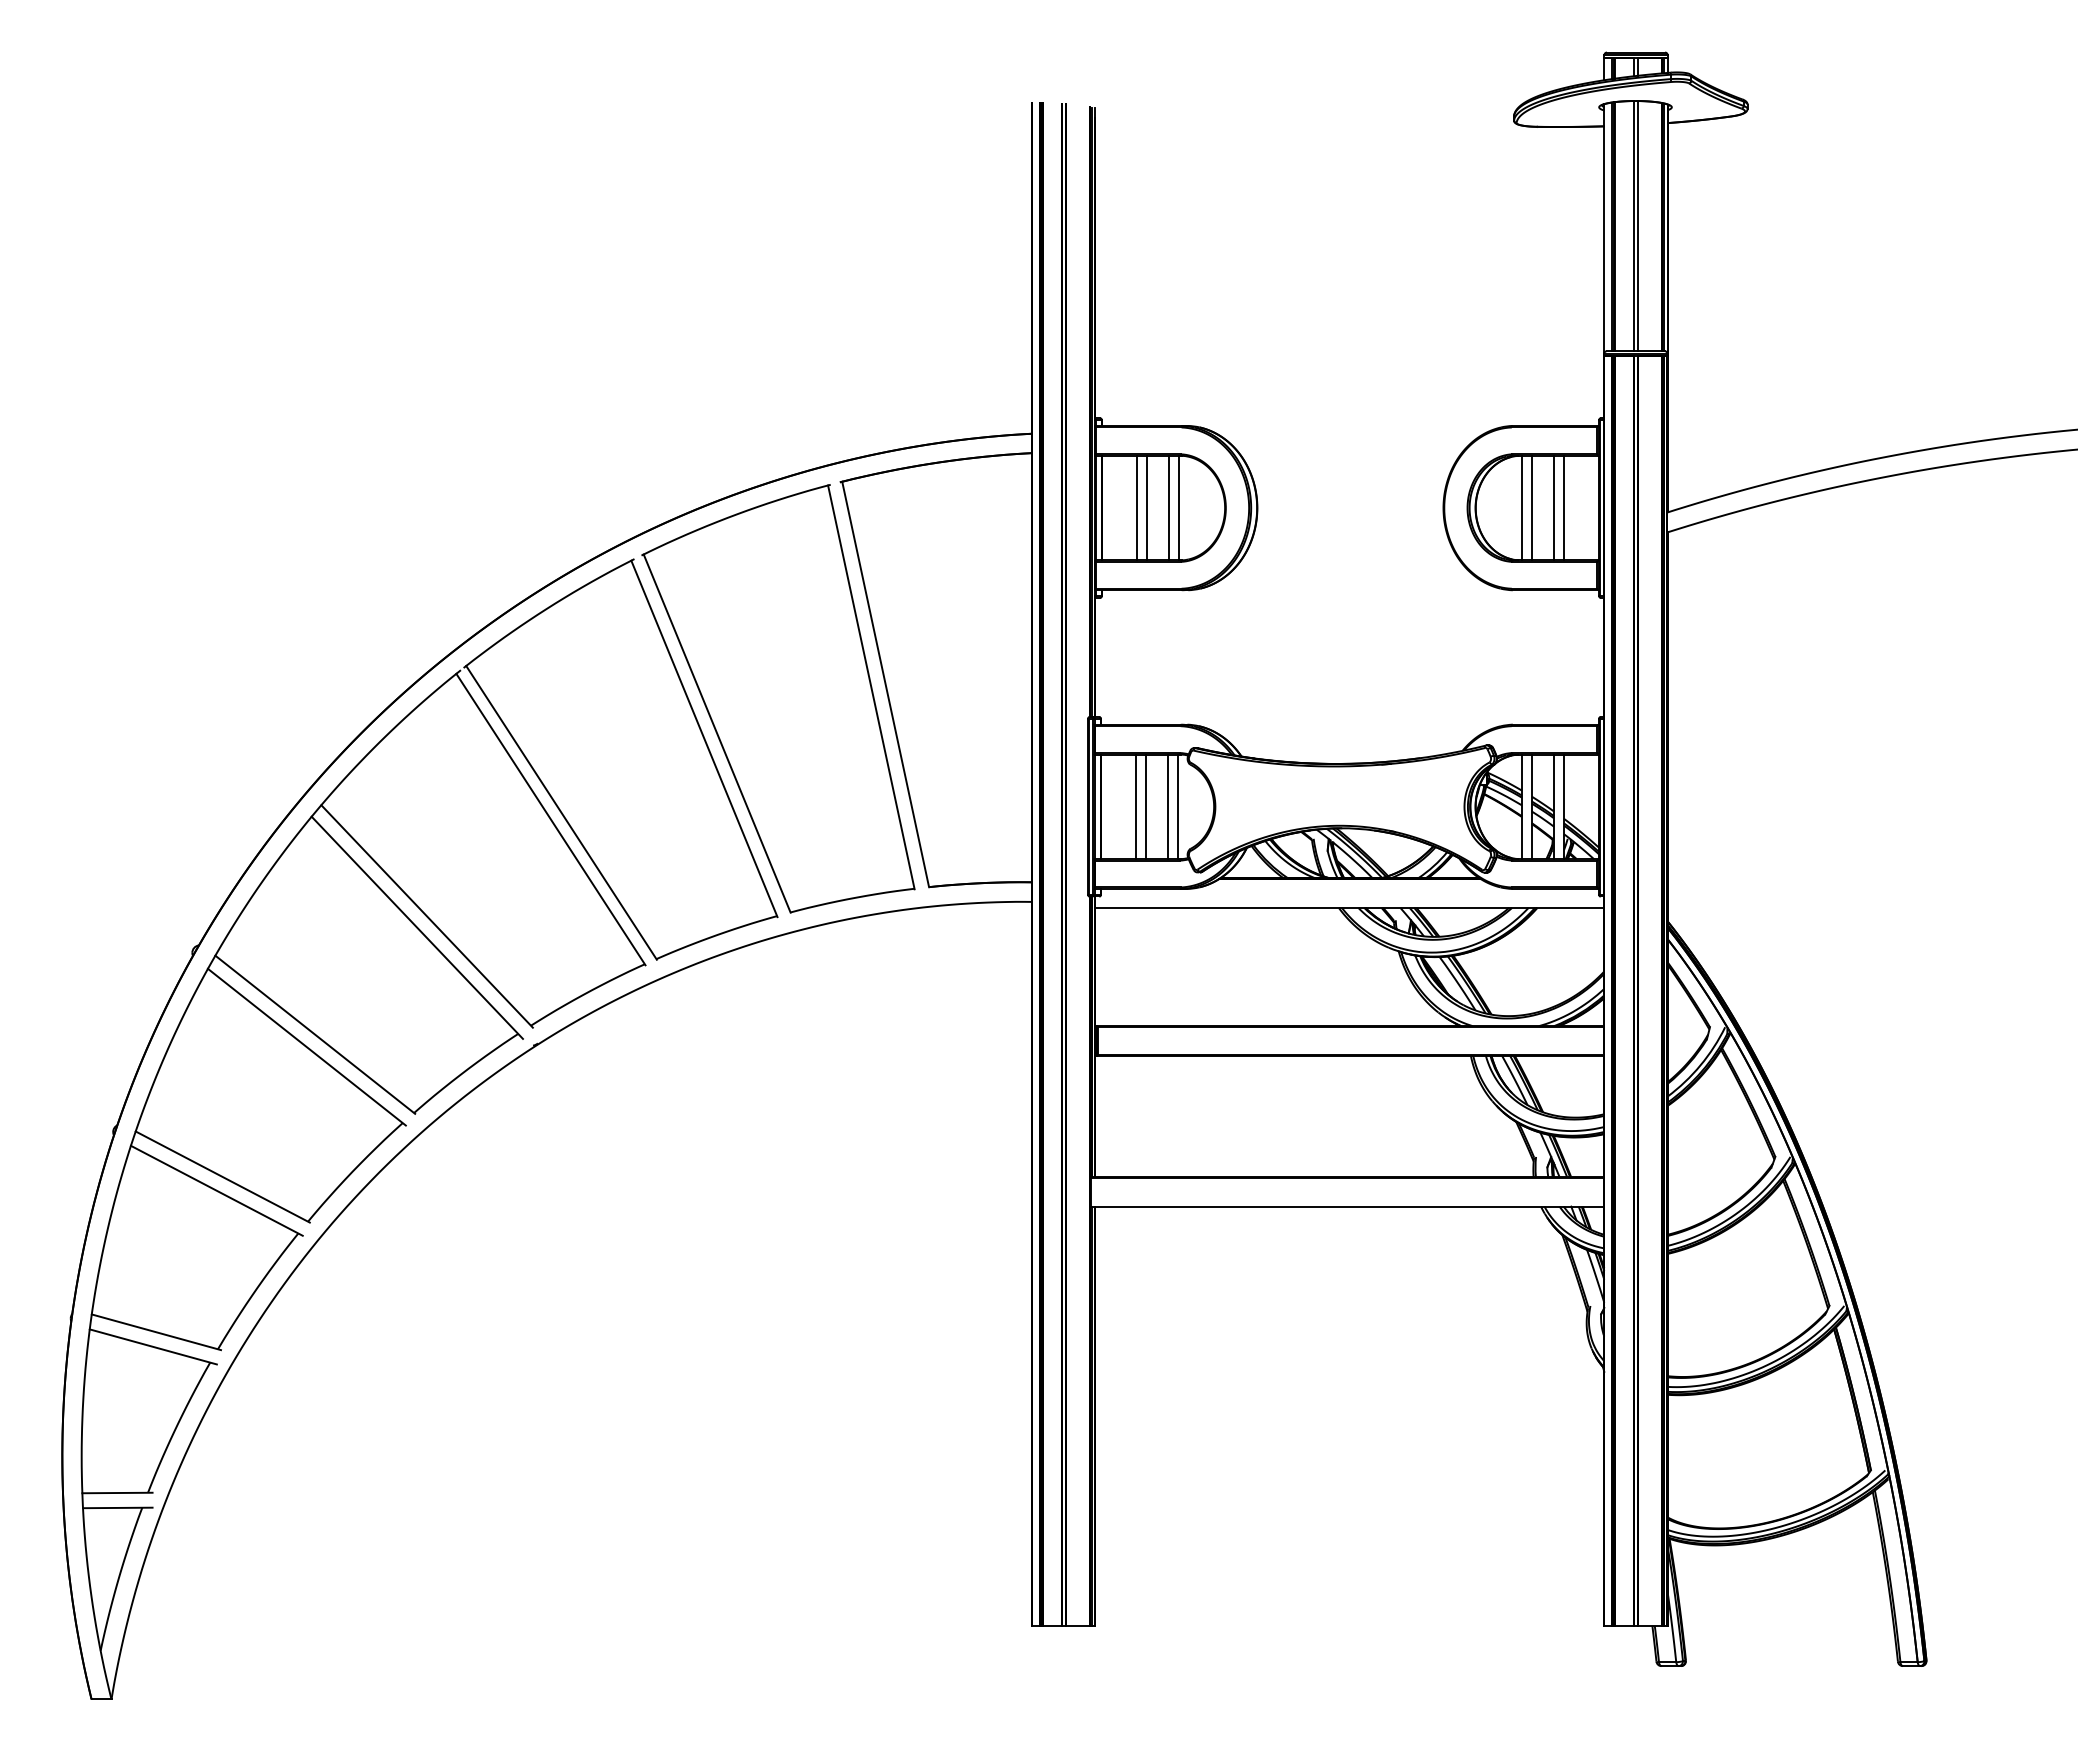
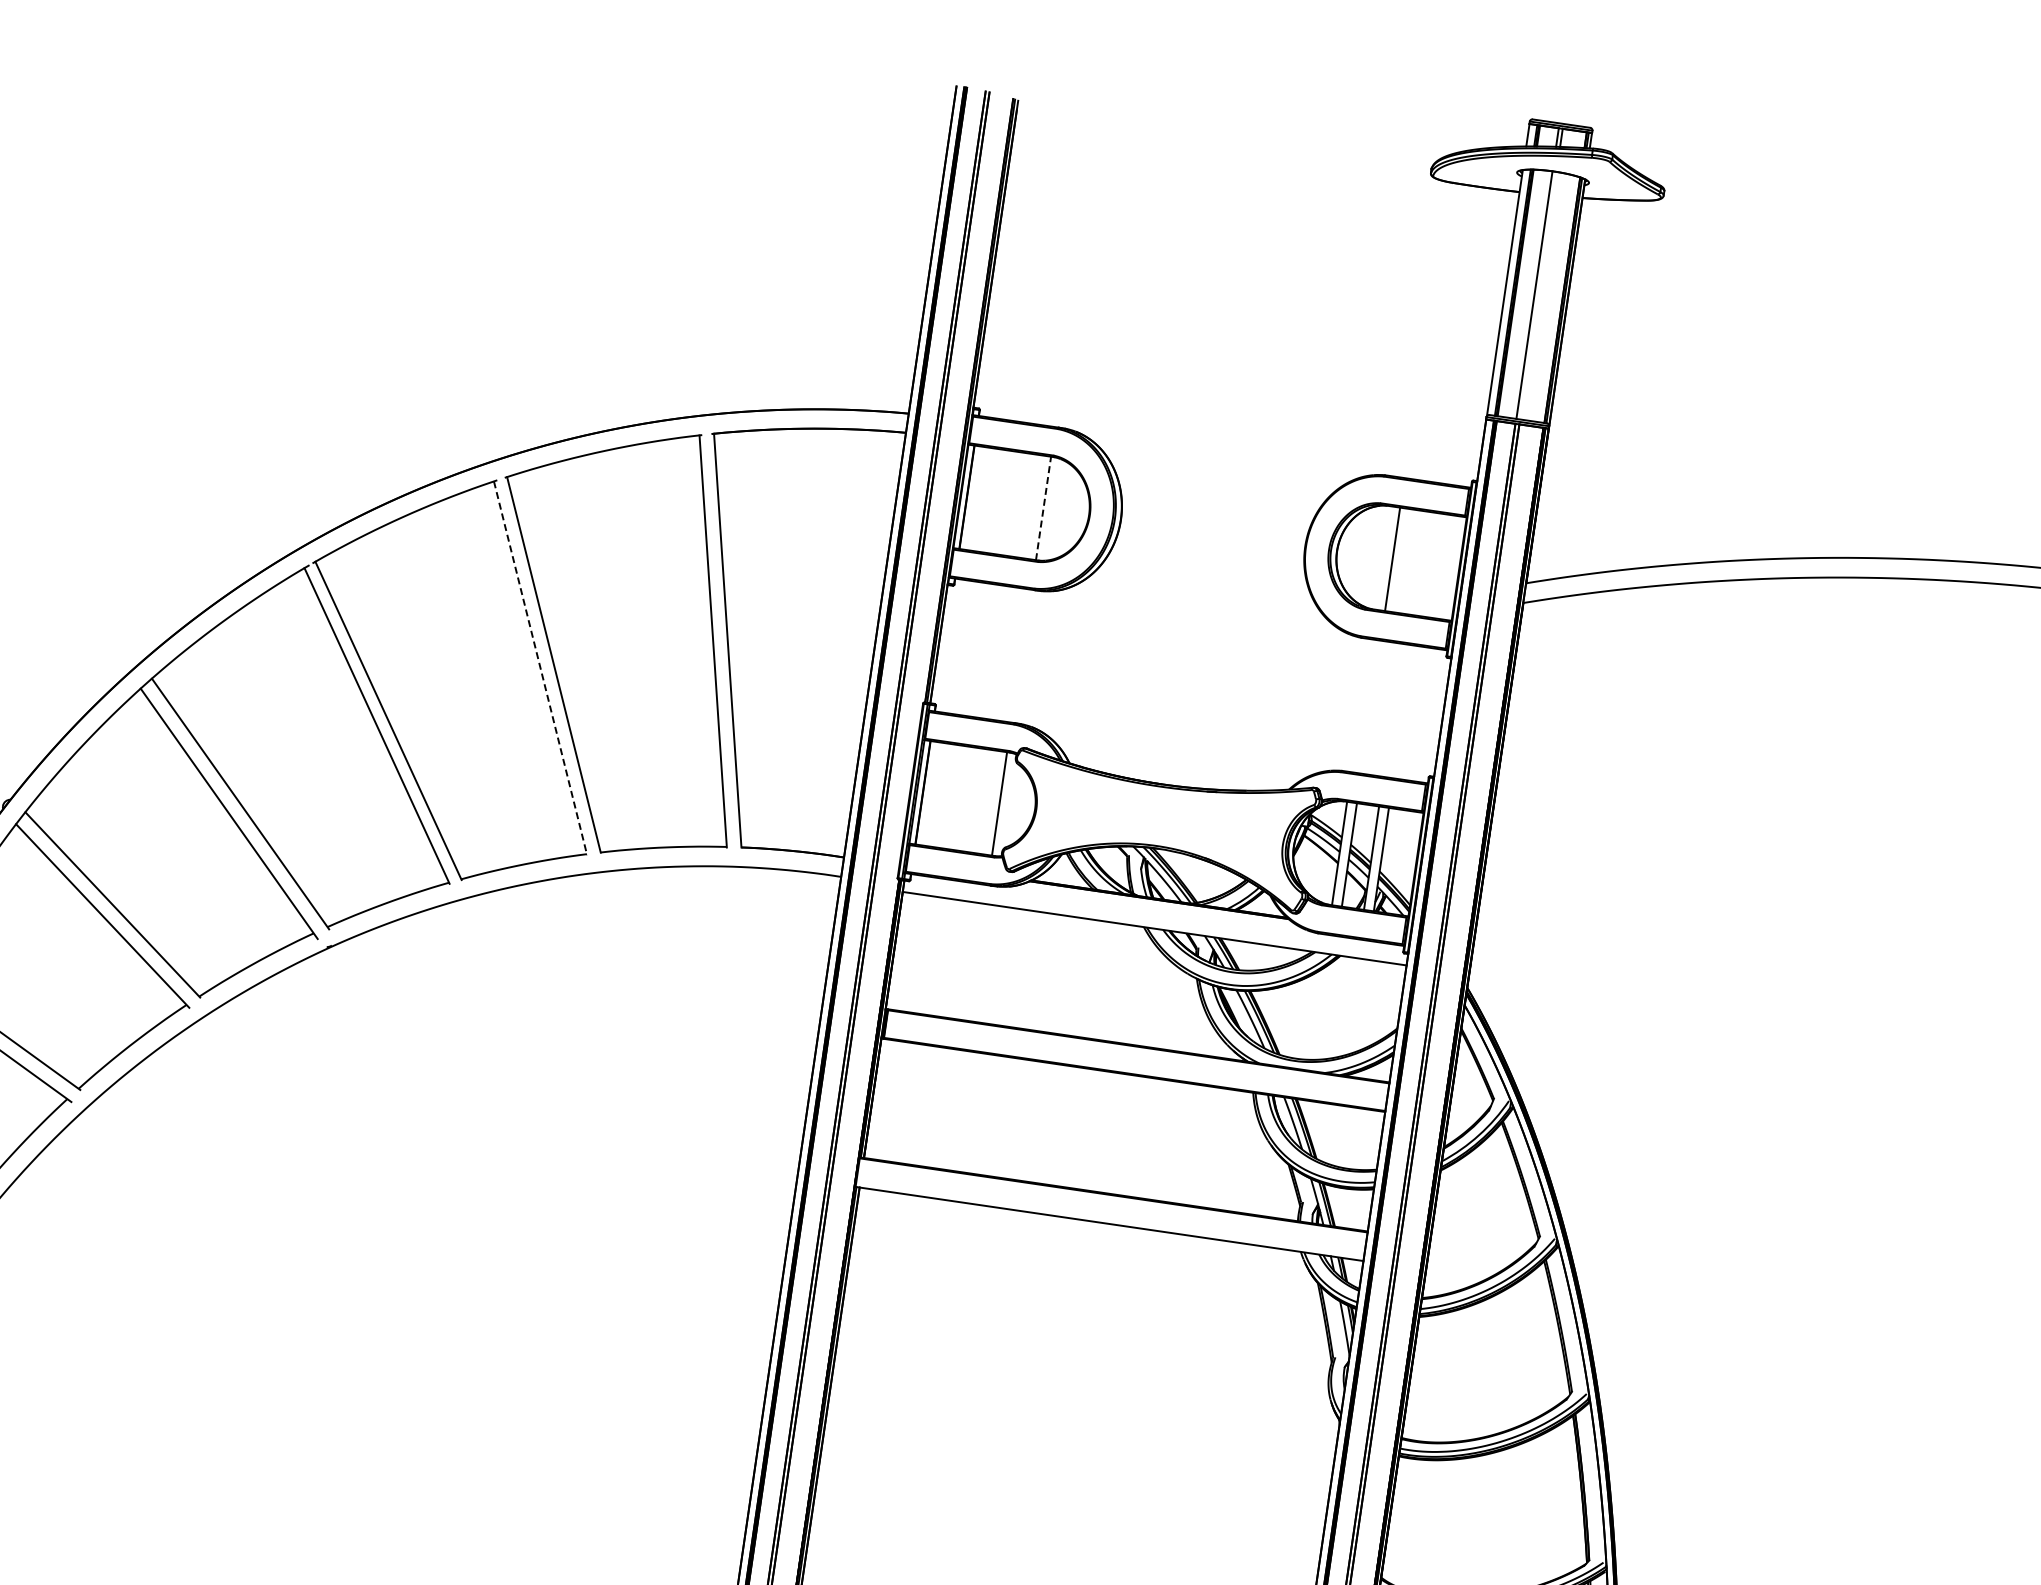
line: (1638, 226) -> (1538, 296), removed
line: (1136, 507) -> (1001, 501), removed
line: (1146, 507) -> (1011, 503), removed
line: (1169, 507) -> (1034, 506), removed
line: (1179, 507) -> (1044, 507), solid -> dashed
line: (1521, 507) -> (1382, 557), removed
line: (1554, 507) -> (1415, 562), removed
line: (1564, 507) -> (1425, 563), removed
line: (704, 738) -> (540, 667), solid -> dashed
line: (1135, 806) -> (957, 797), removed
line: (1145, 806) -> (967, 798), removed
line: (1168, 806) -> (990, 802), removed

